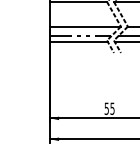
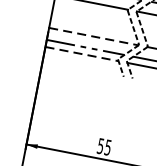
line: (86, 26) -> (95, 36), solid -> dashed
line: (79, 41) -> (82, 53), solid -> dashed

